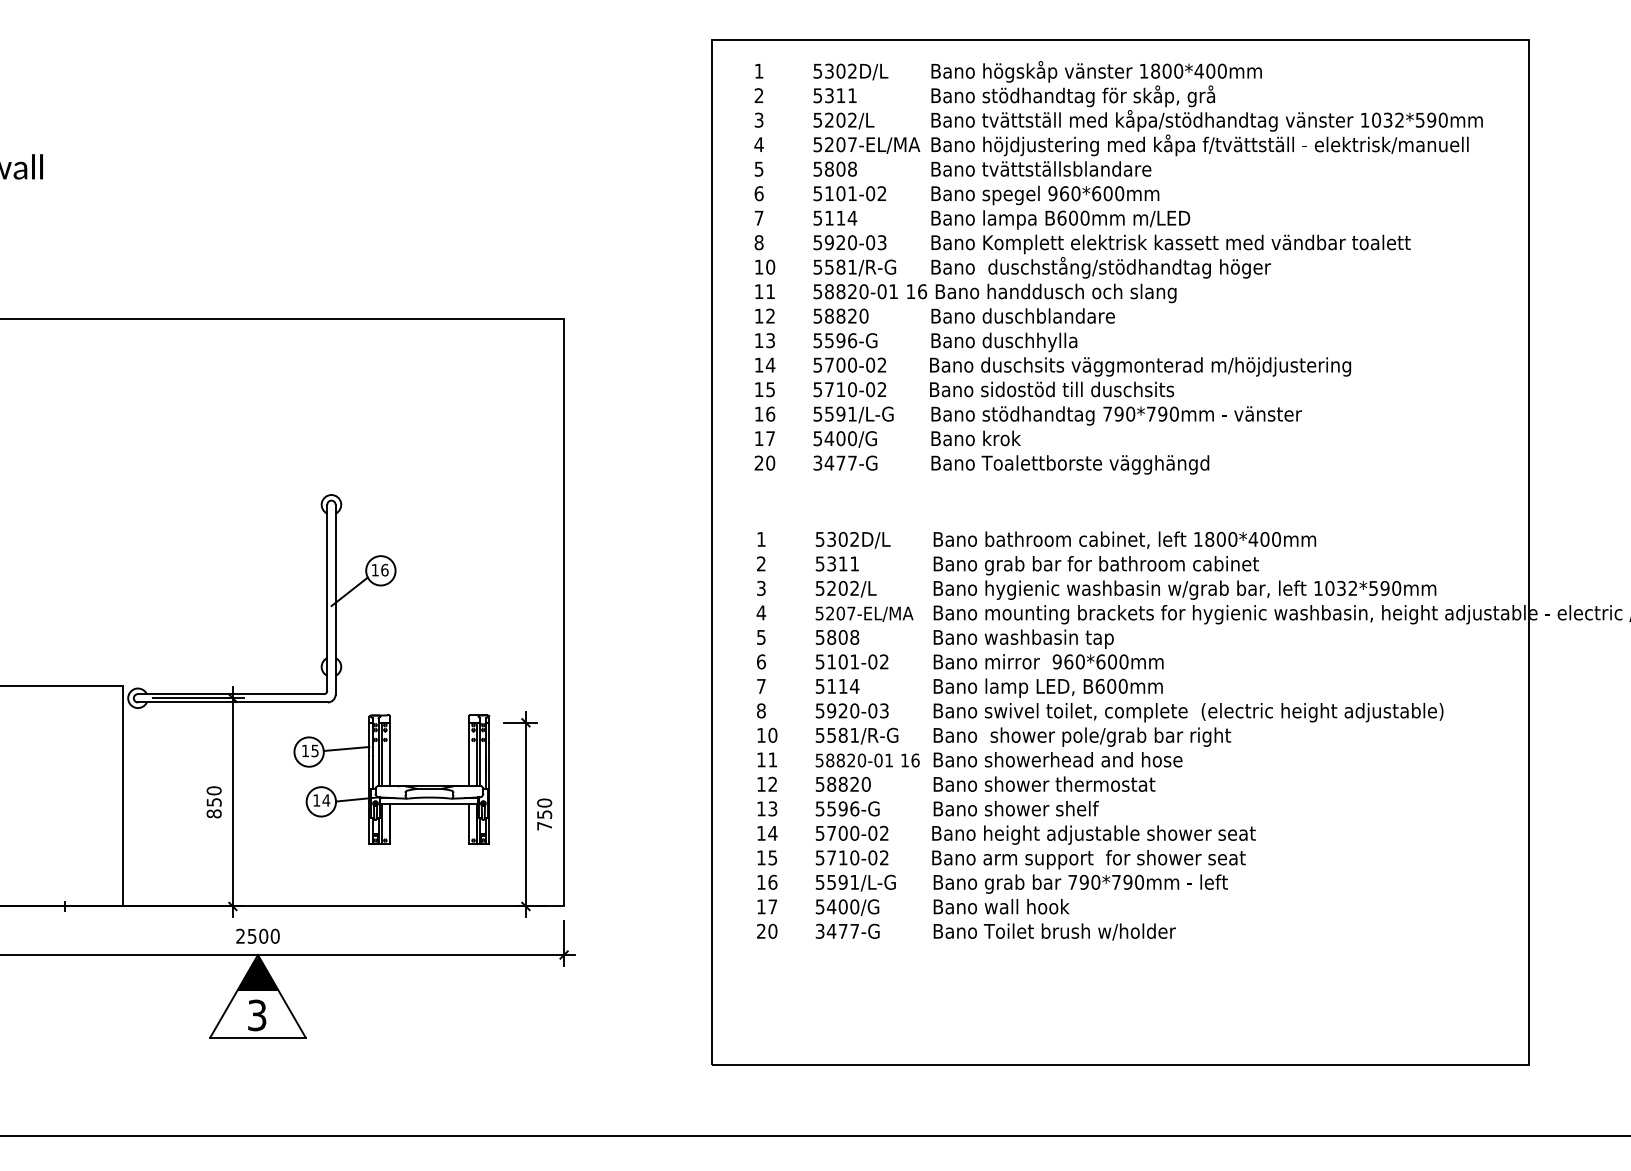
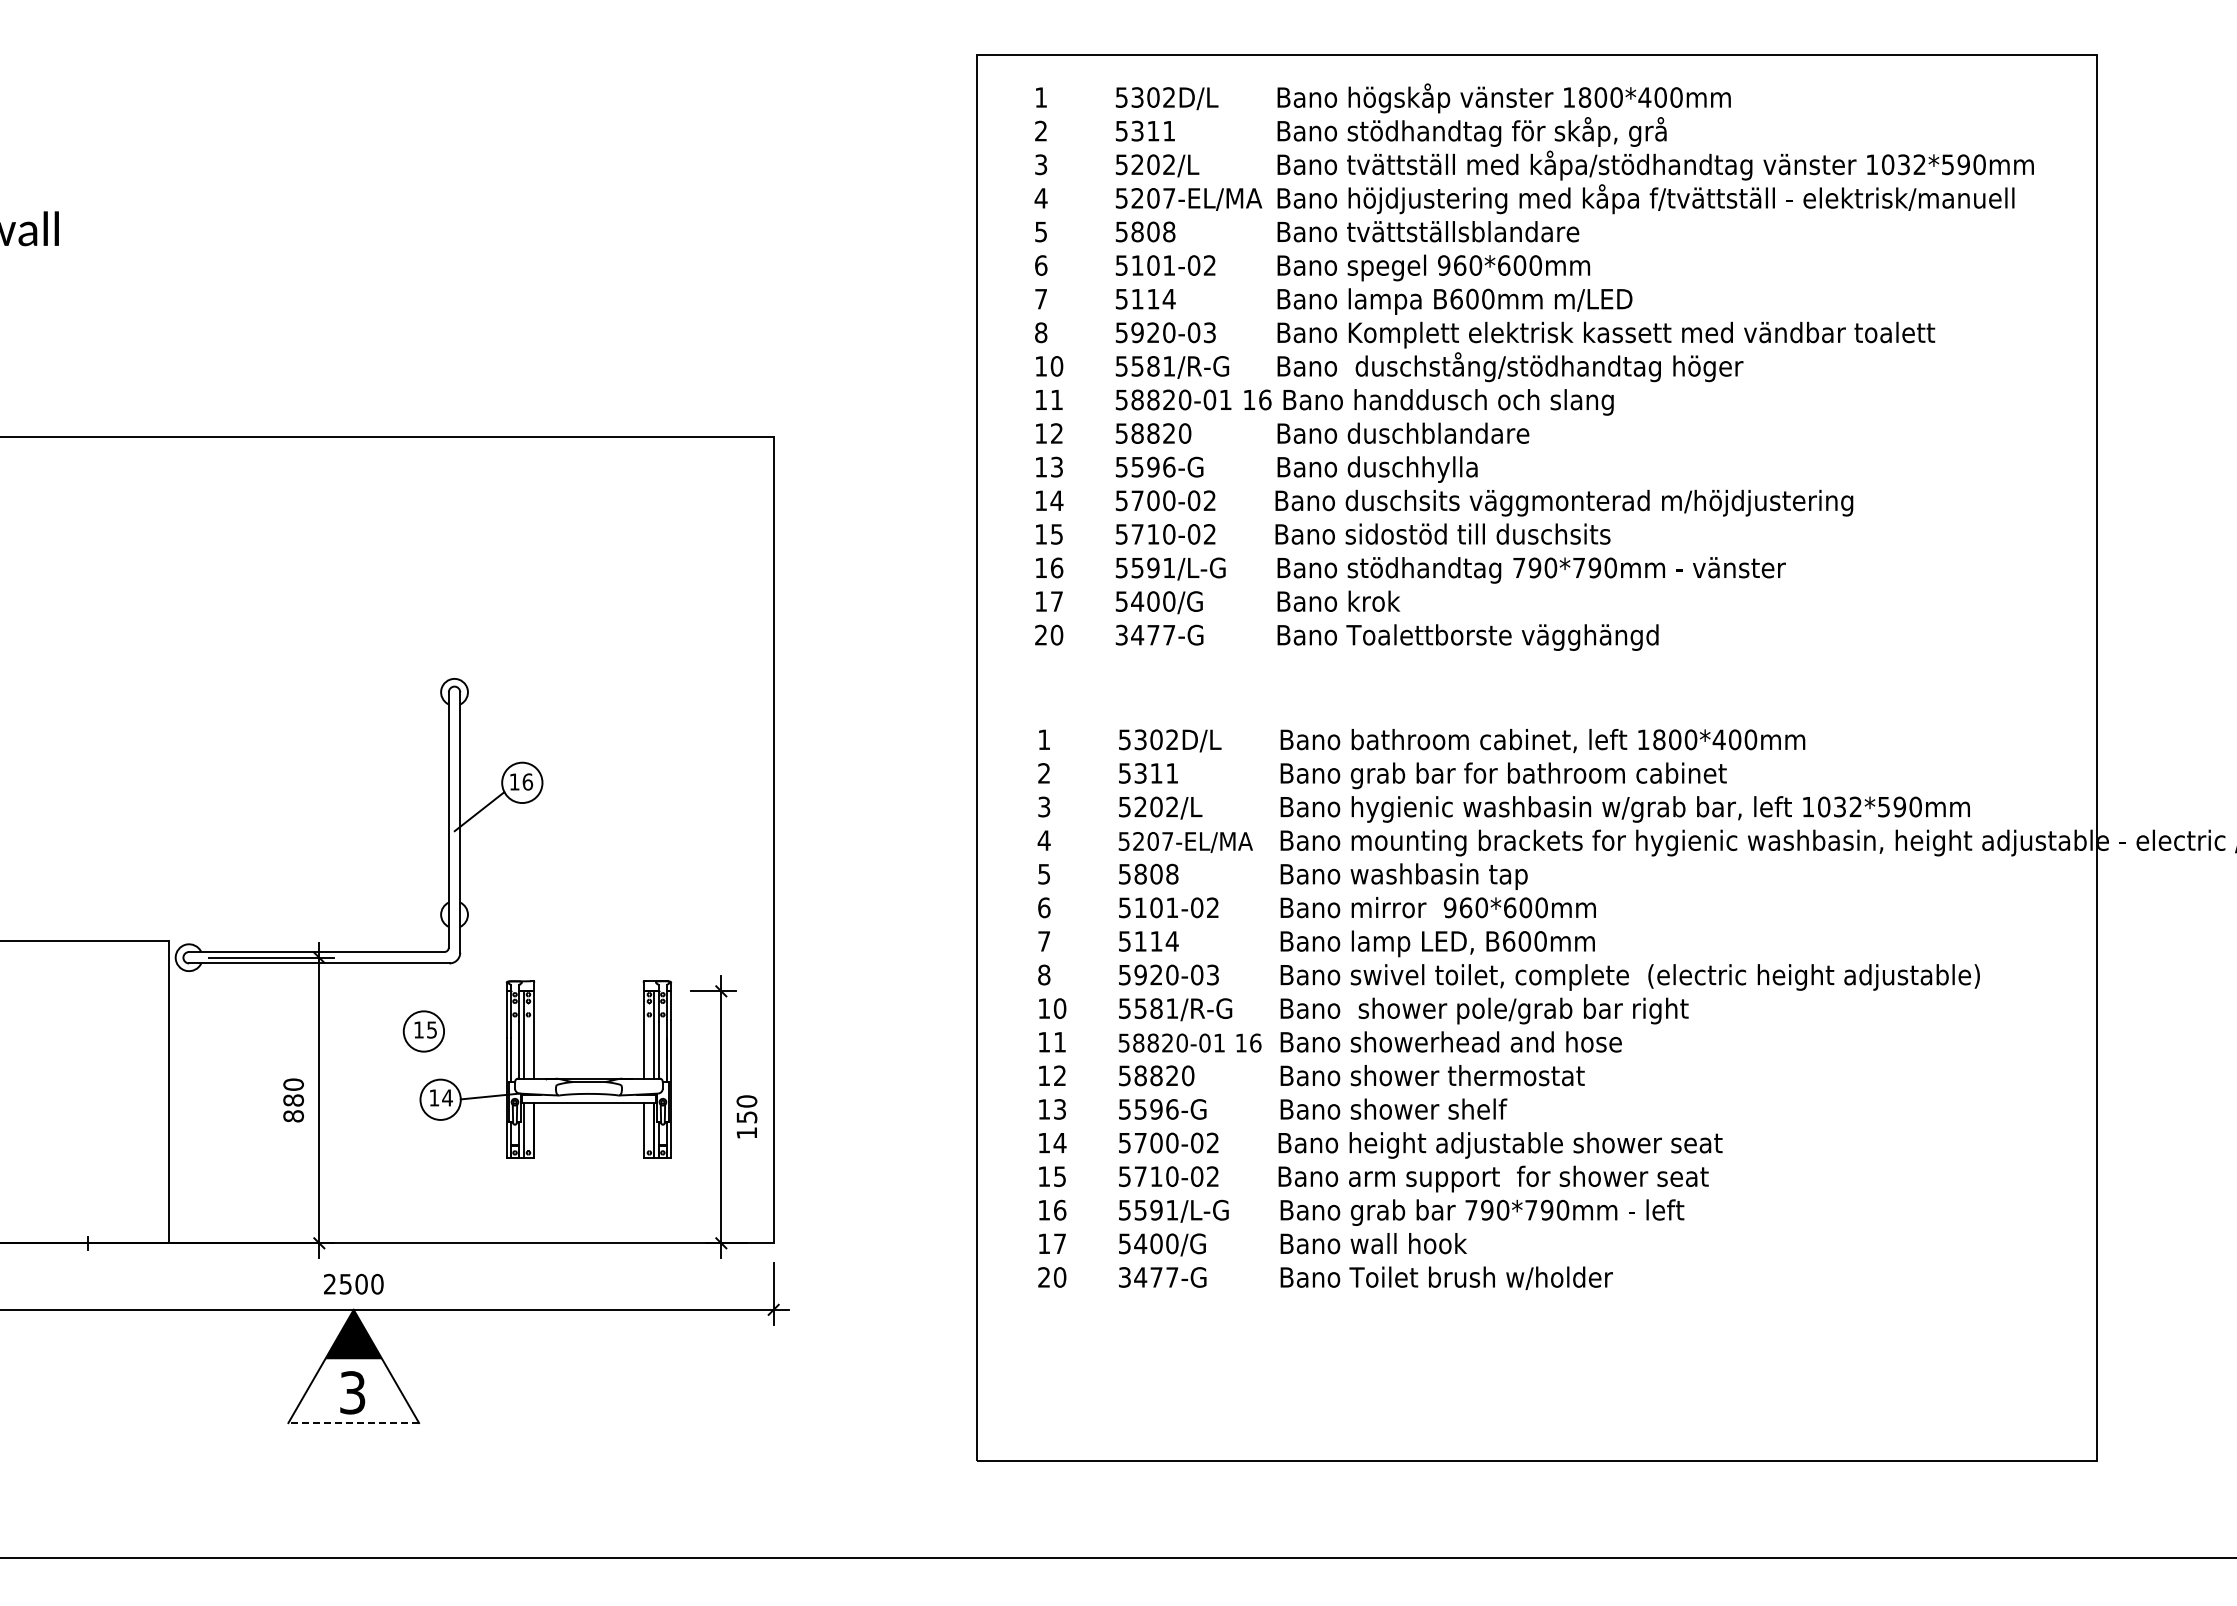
line: (346, 748) -> (475, 1026), removed
text: (214, 802) -> (293, 1100), 850 -> 880
text: (544, 825) -> (746, 1132), 750 -> 150
line: (257, 1037) -> (353, 1423), solid -> dashed

